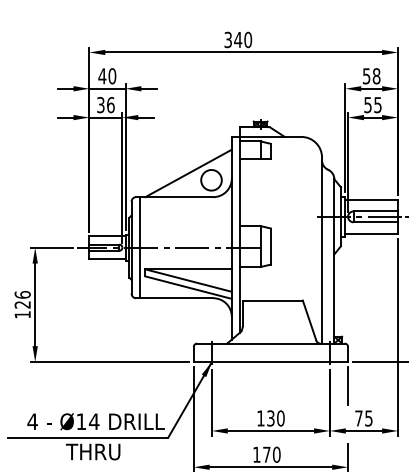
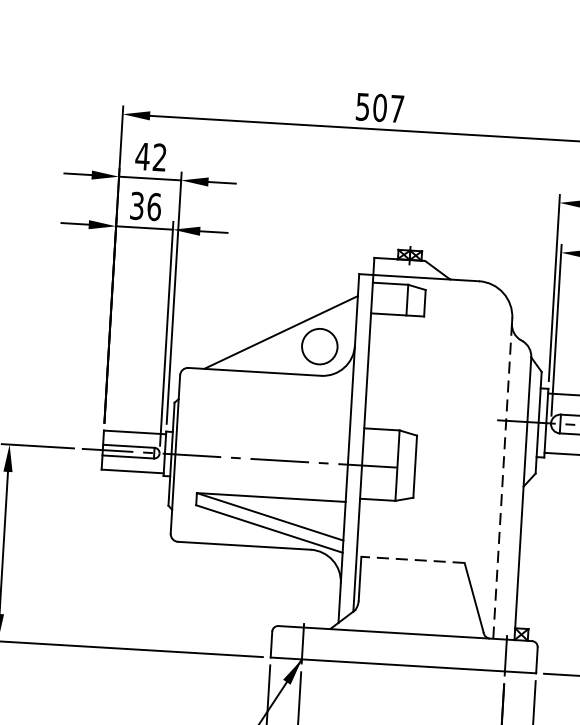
text: (238, 39) -> (380, 107), 340 -> 507
text: (112, 76) -> (160, 157), 40 -> 42
line: (140, 247) -> (190, 454), removed
line: (322, 251) -> (503, 480), solid -> dashed
line: (272, 300) -> (412, 559), solid -> dashed

